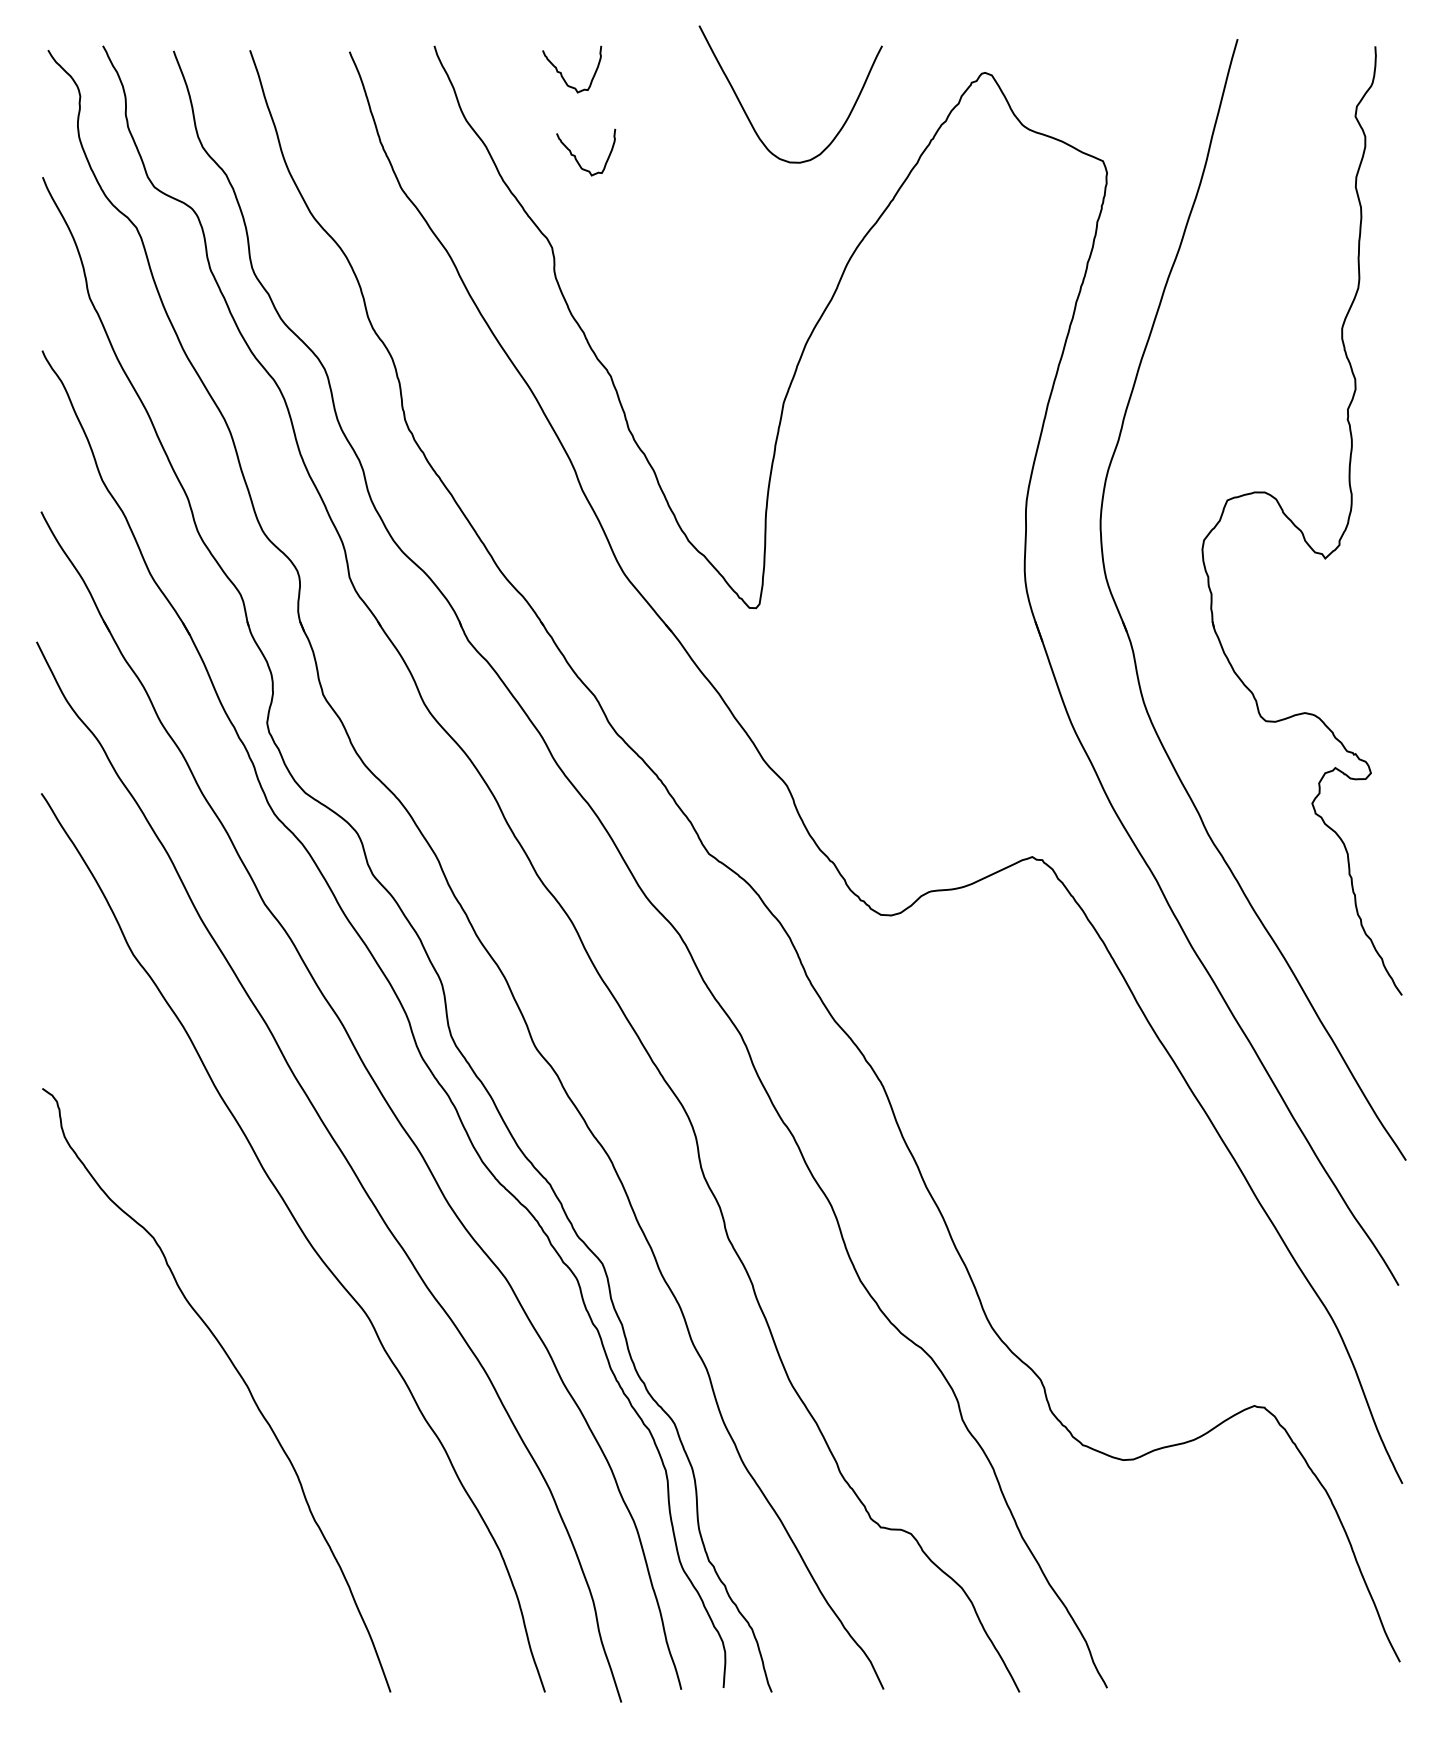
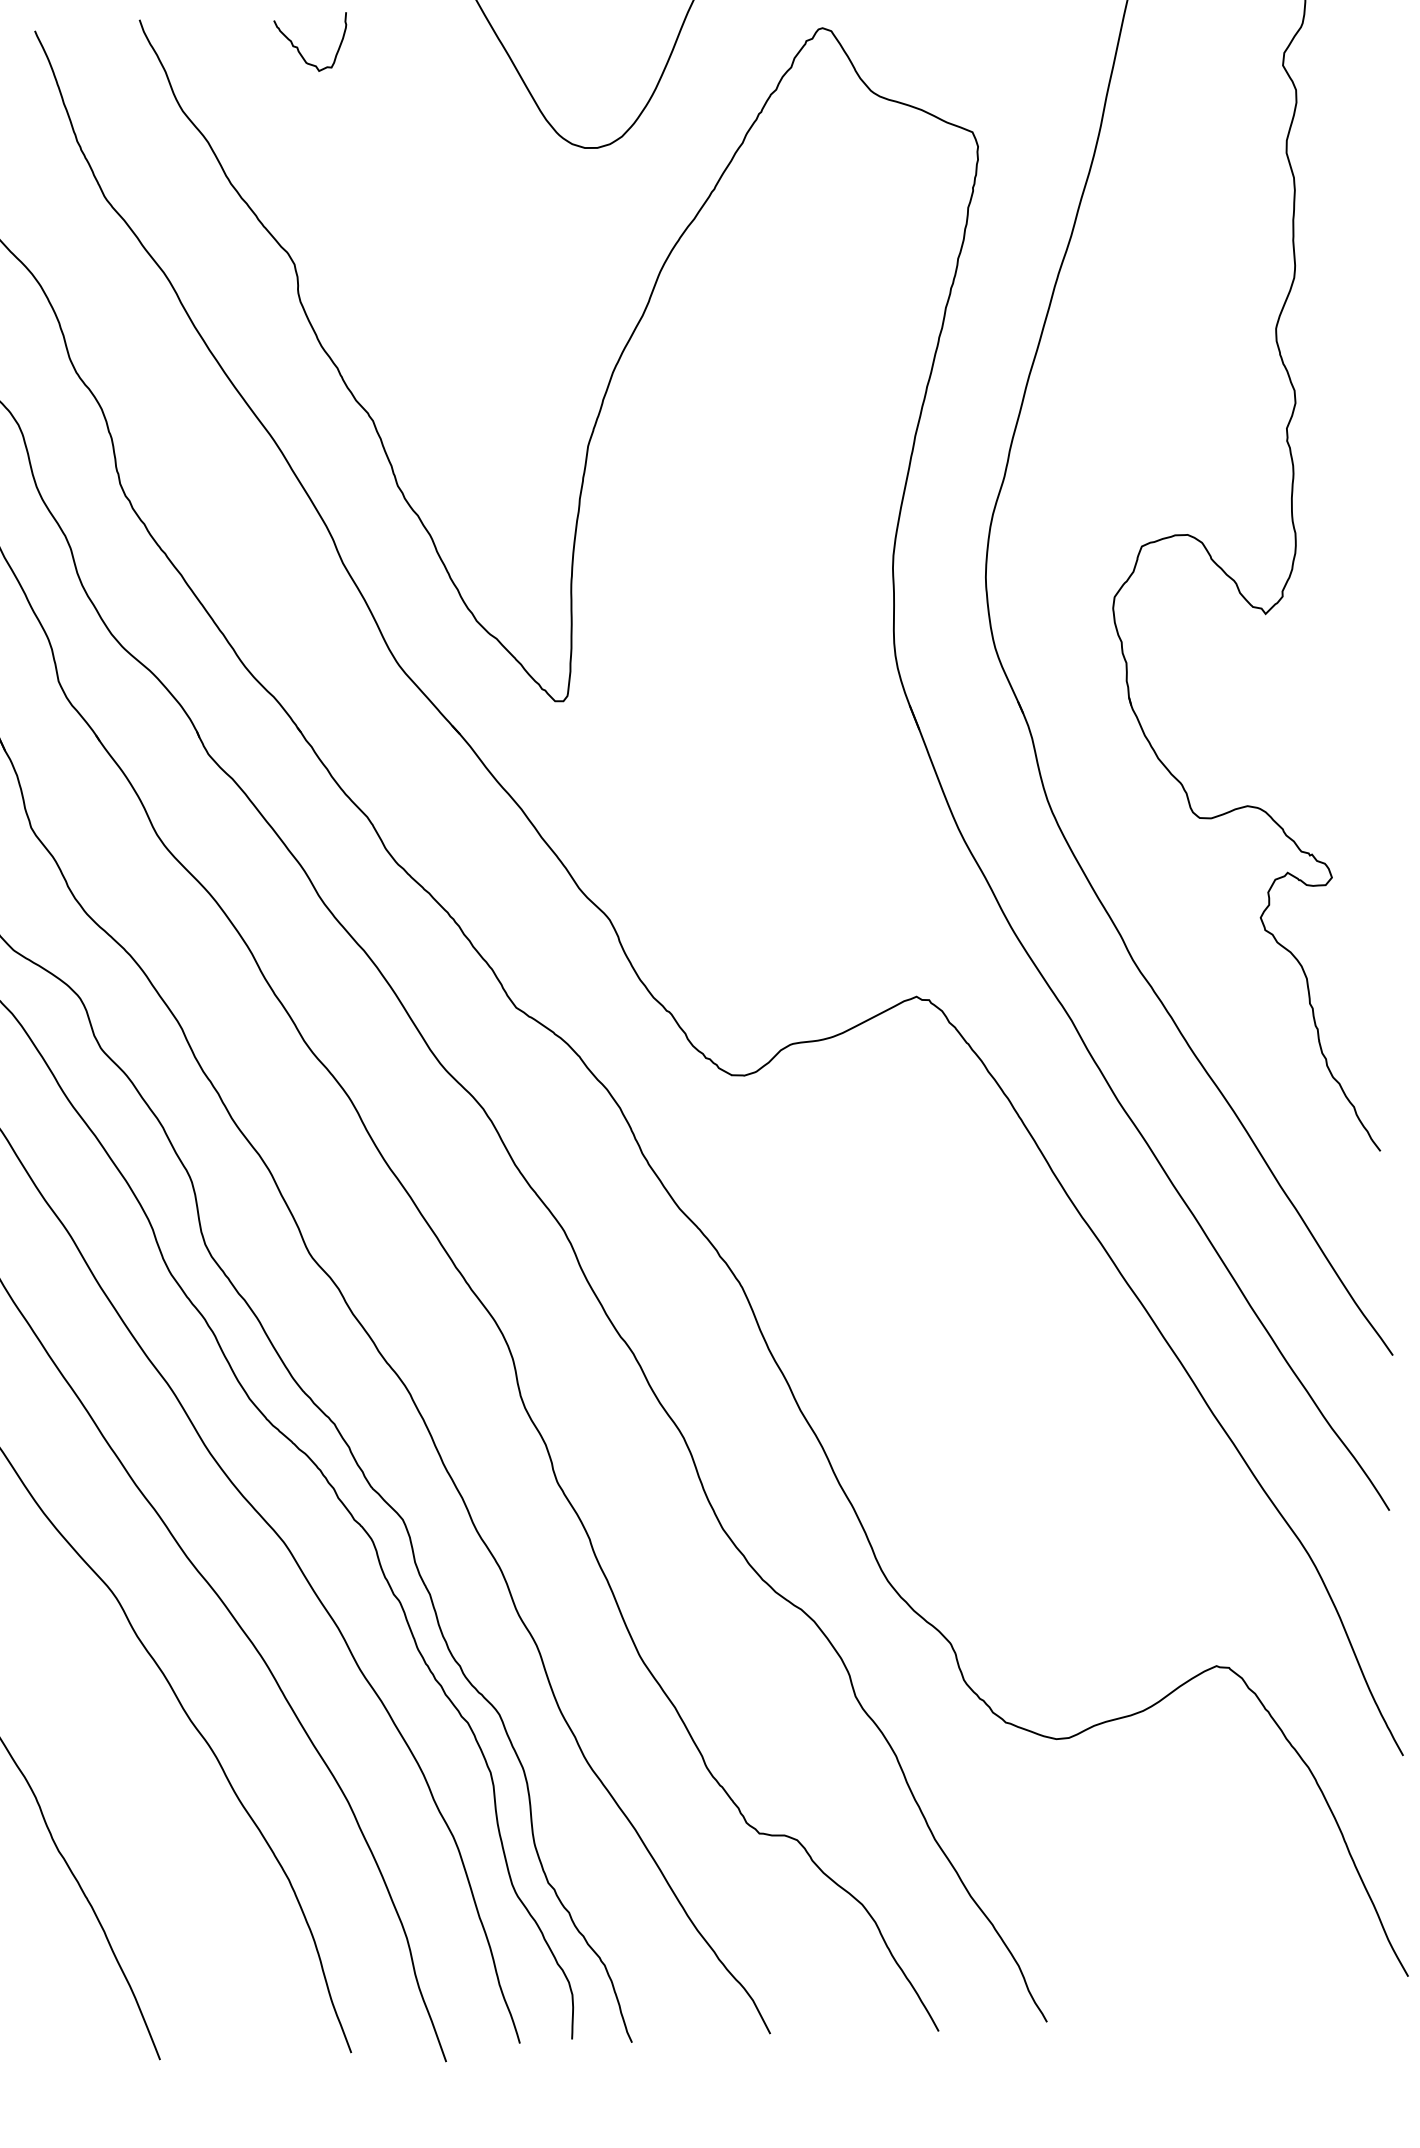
curve: (576, 157) -> (320, 151), removed

